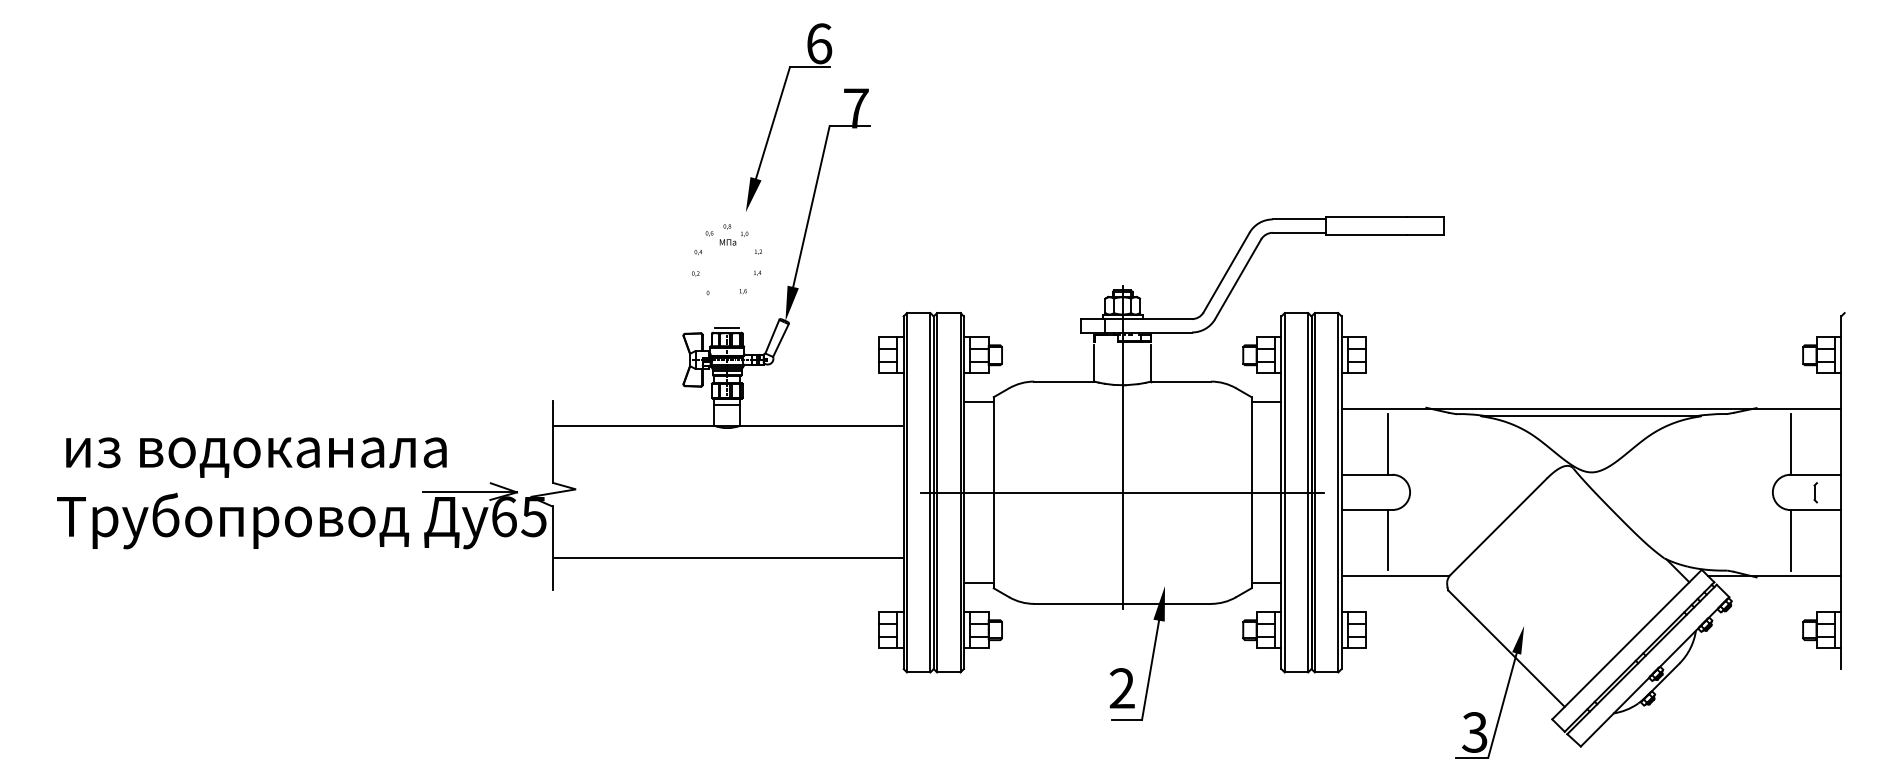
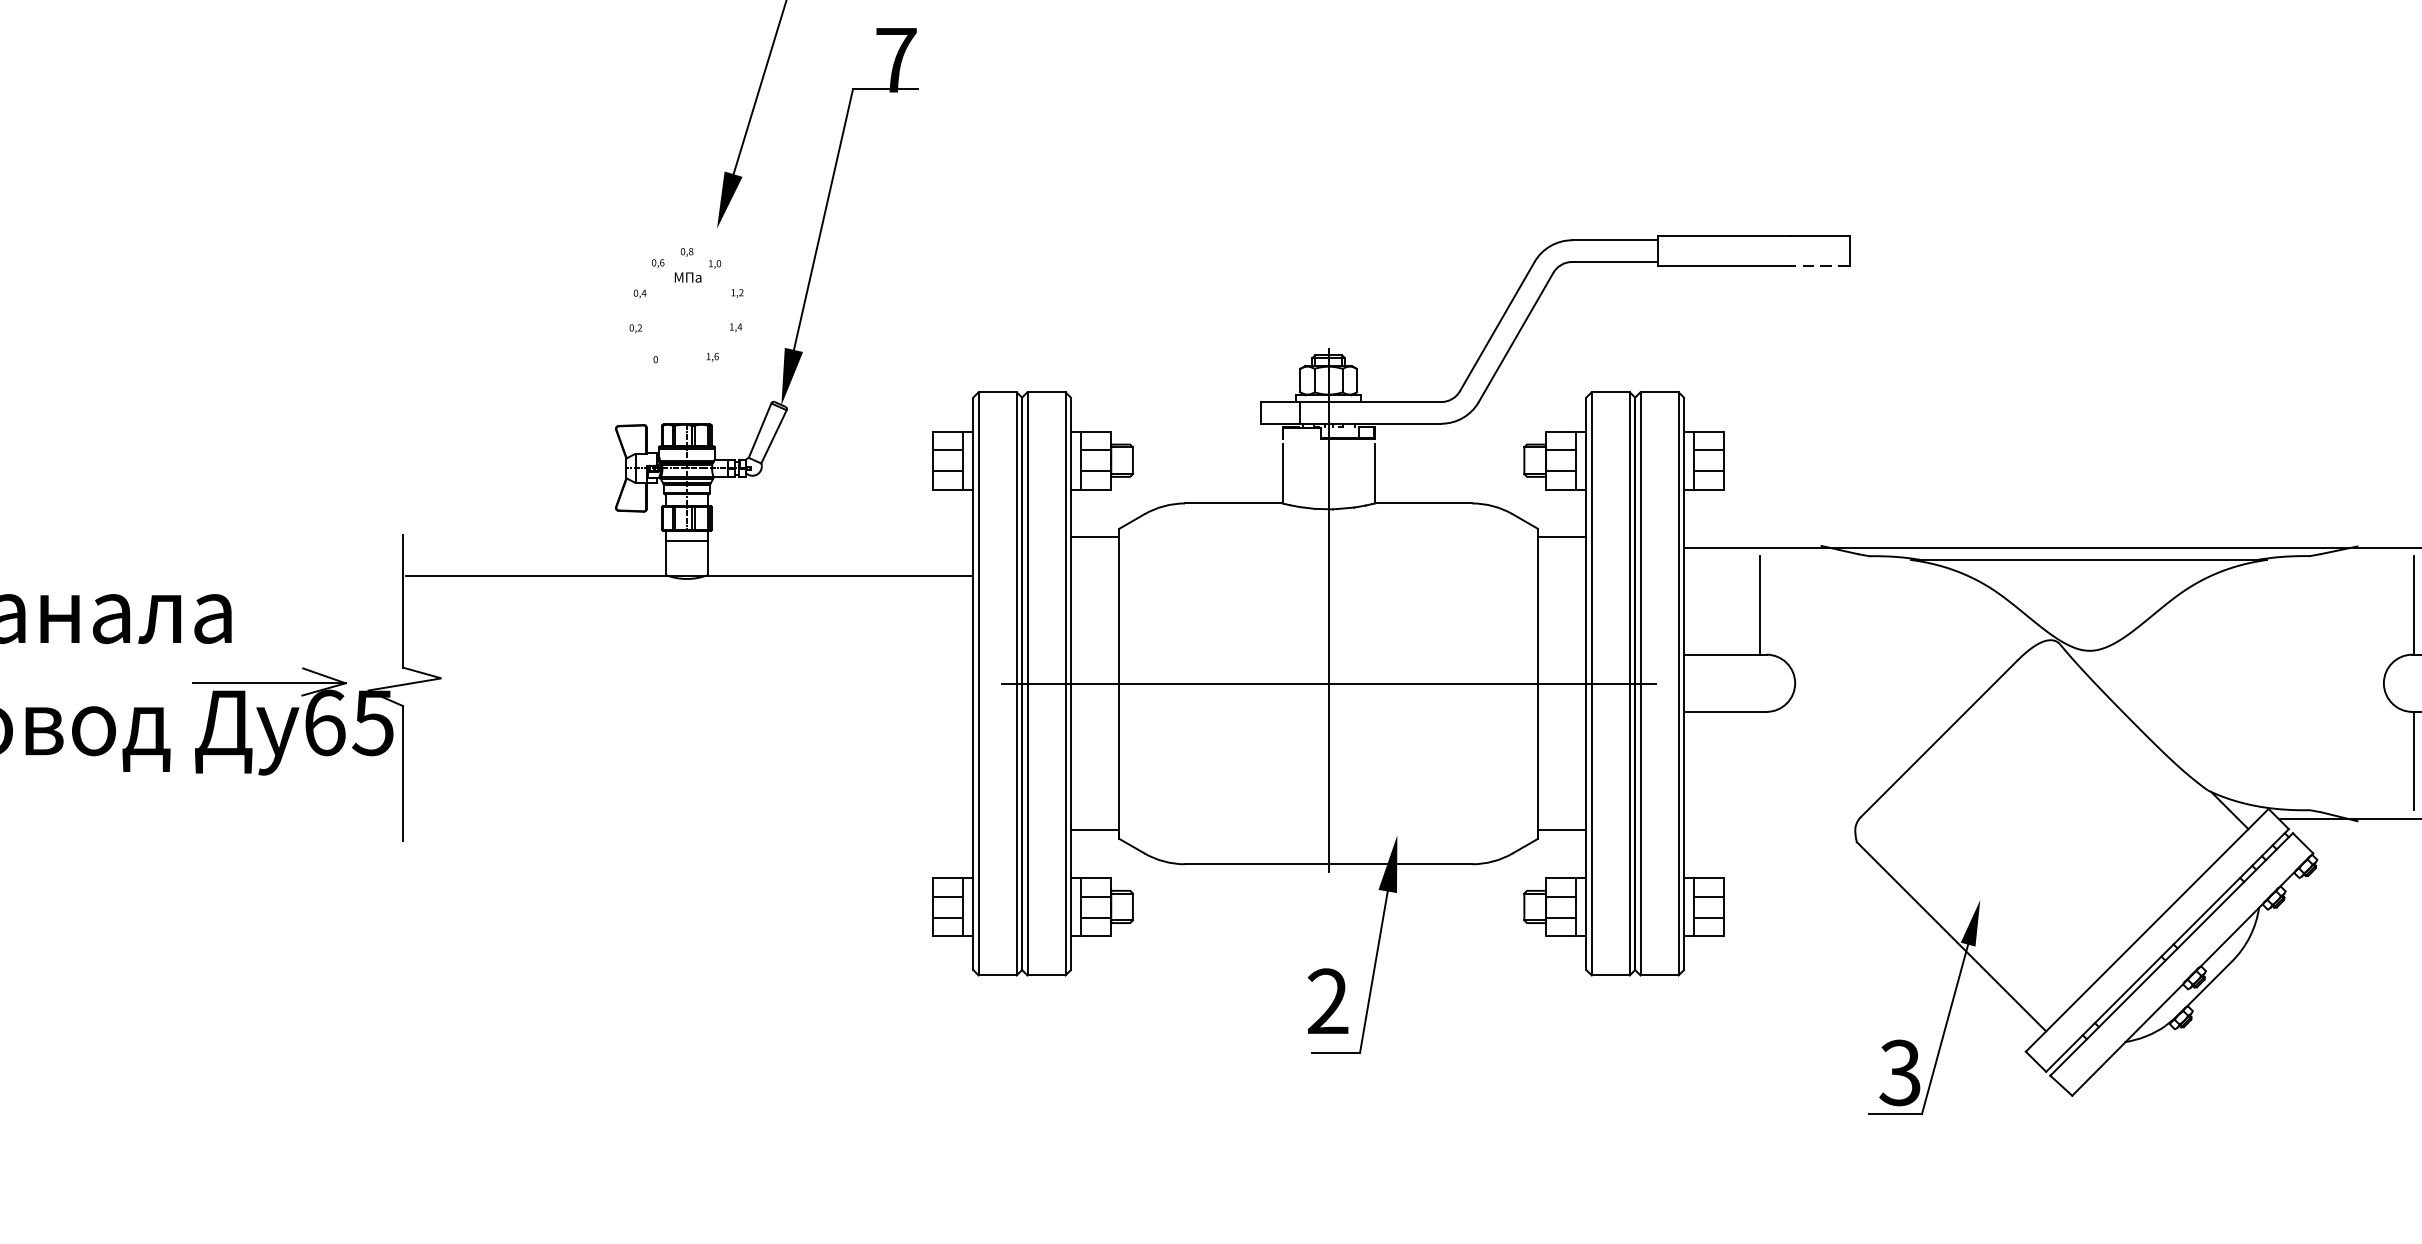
line: (1424, 235) -> (1818, 266), solid -> dashed
line: (727, 327) -> (687, 415), removed
line: (1388, 539) -> (1760, 759), removed
line: (729, 558) -> (690, 790), removed
line: (1395, 576) -> (1771, 819), removed

